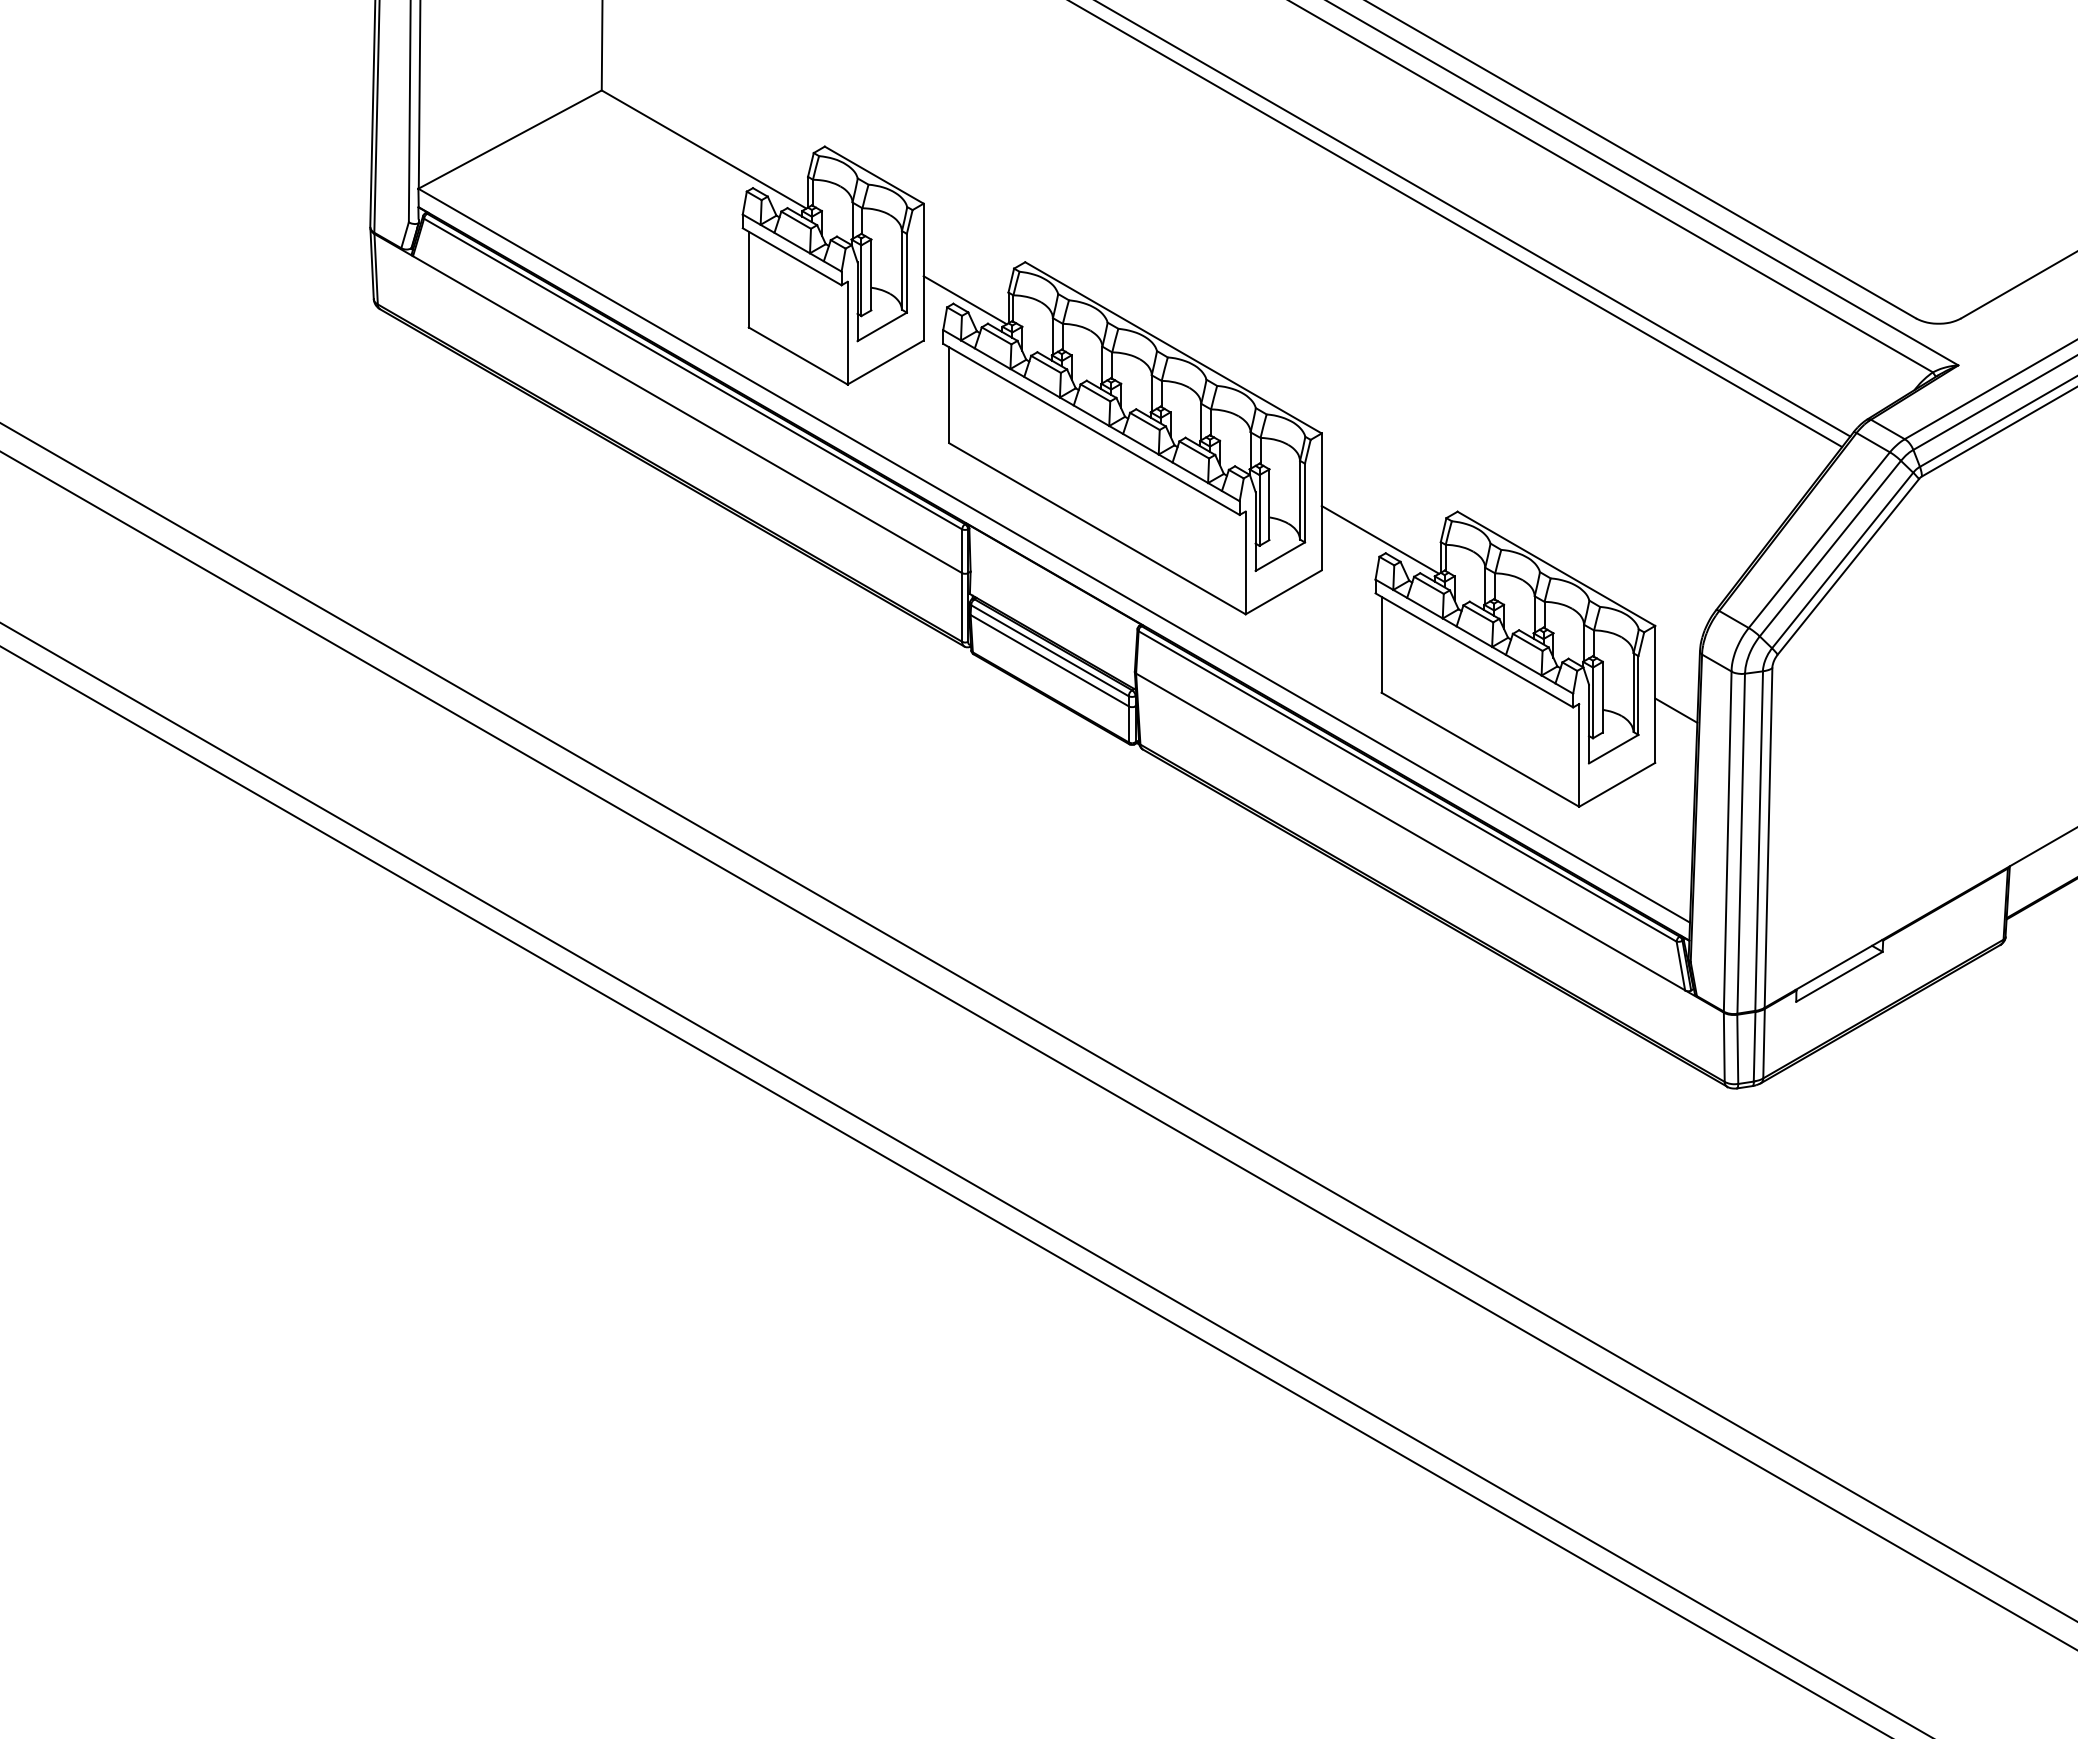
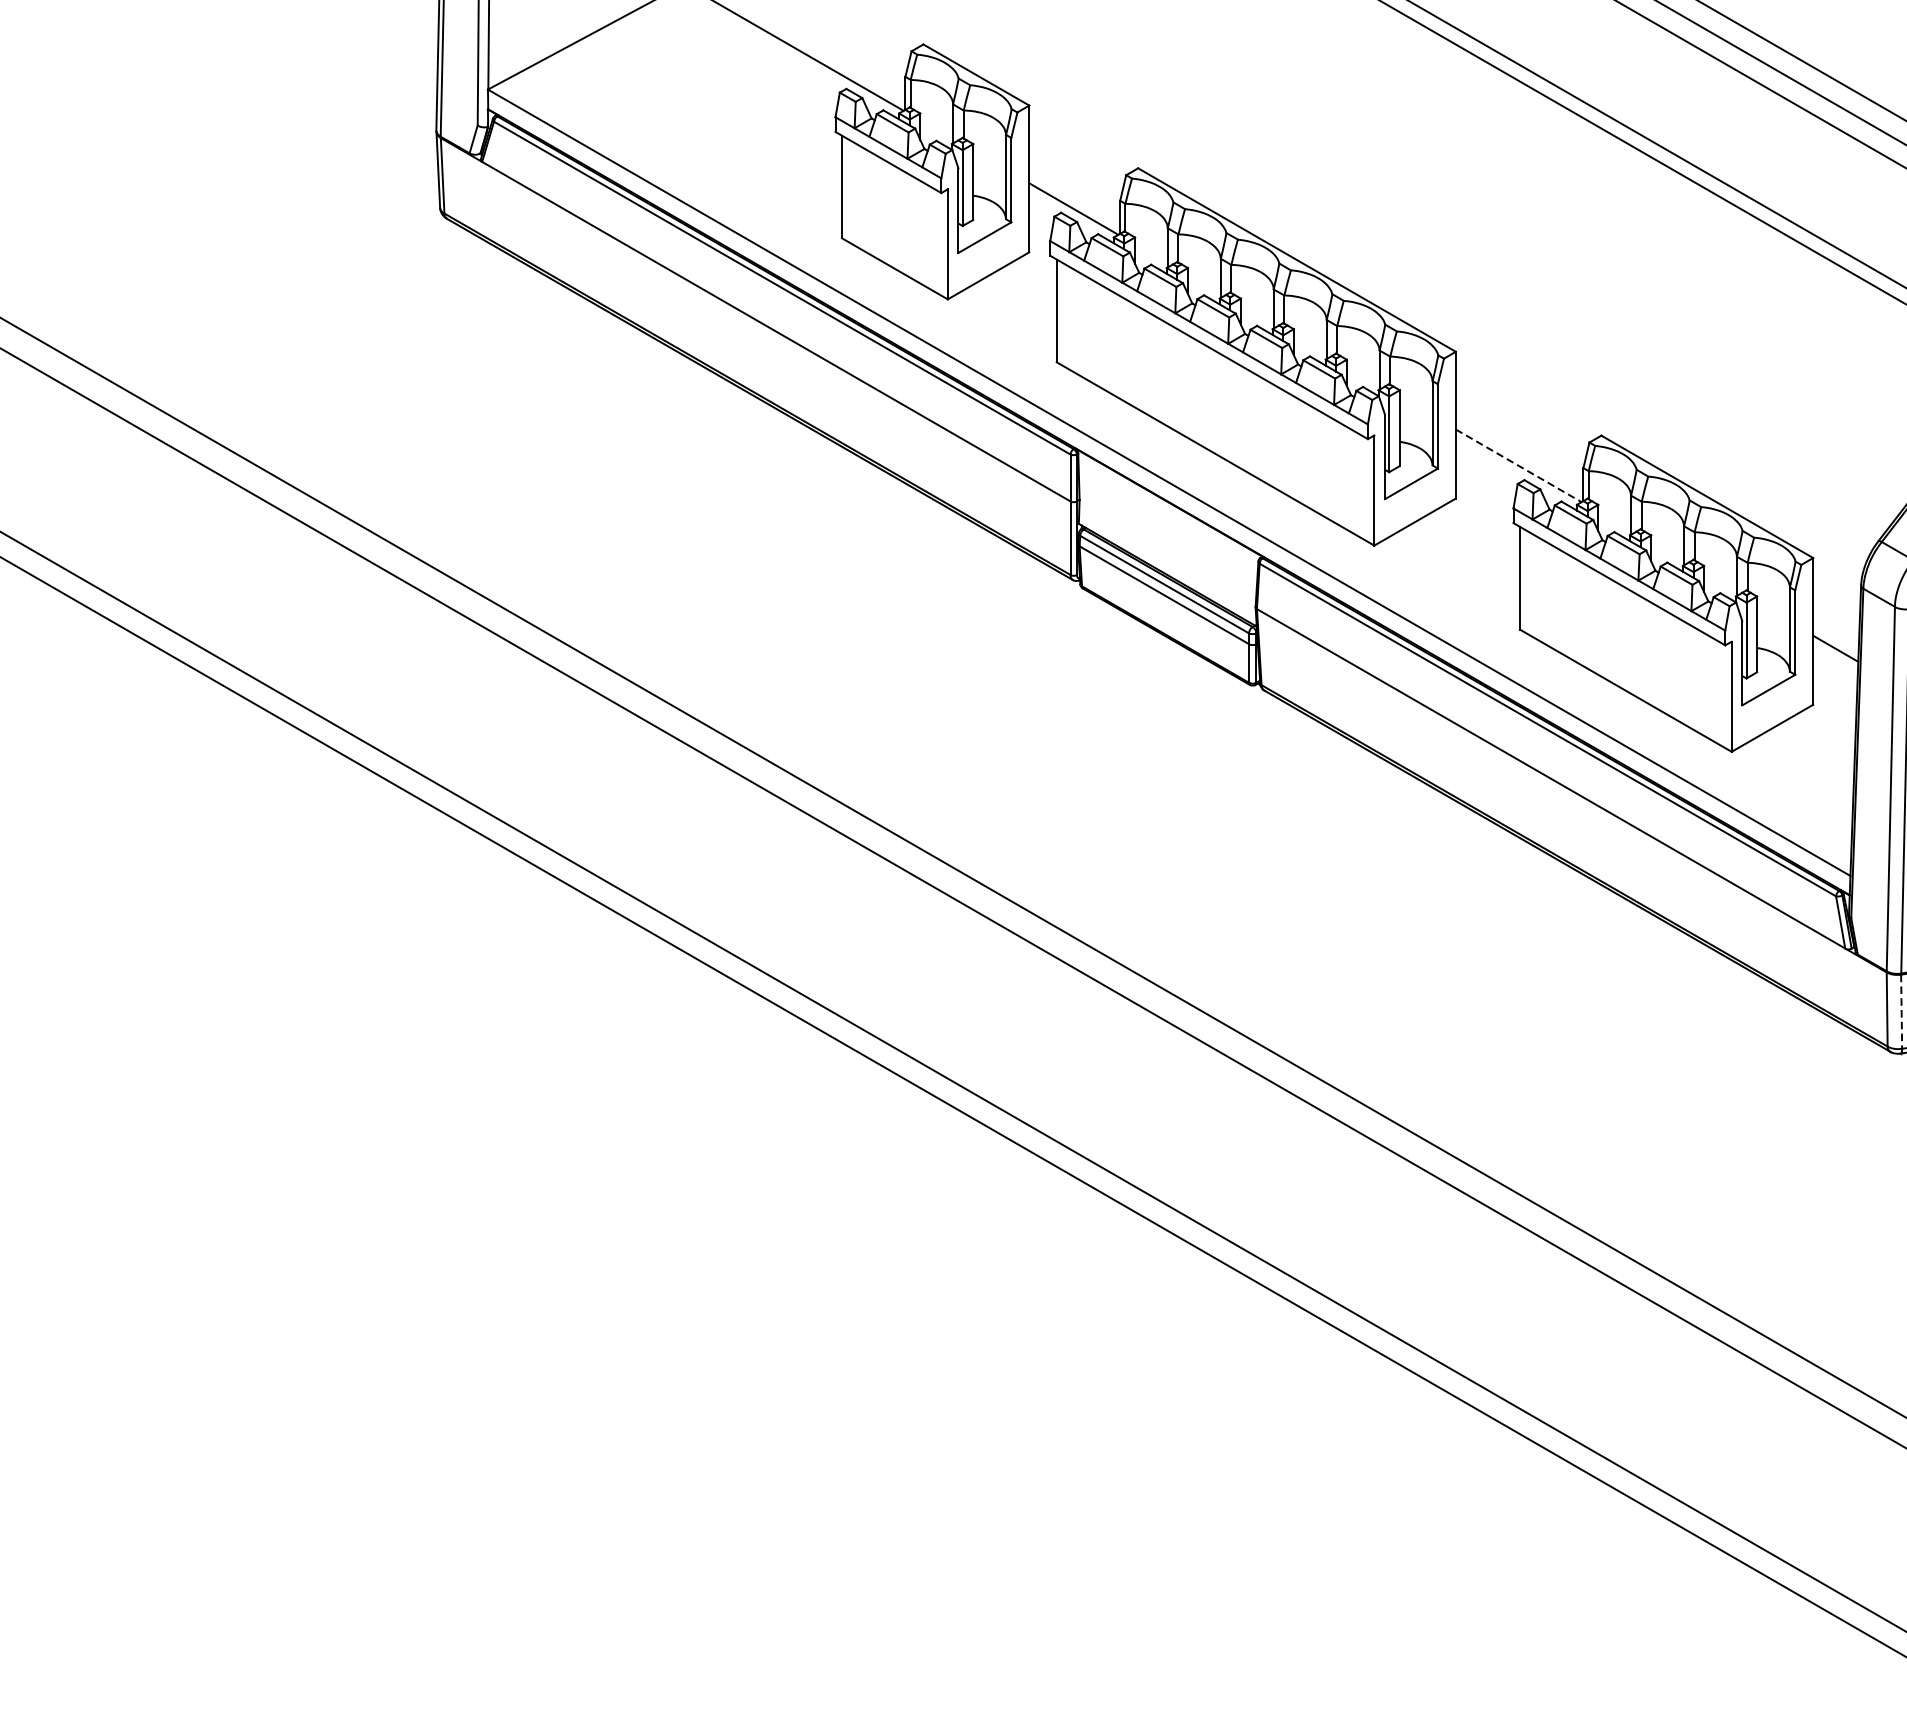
line: (1380, 539) -> (1518, 465), solid -> dashed
line: (1737, 1049) -> (1901, 1011), solid -> dashed

